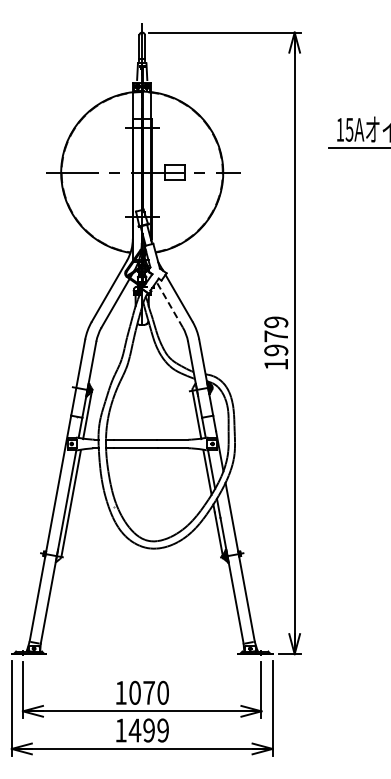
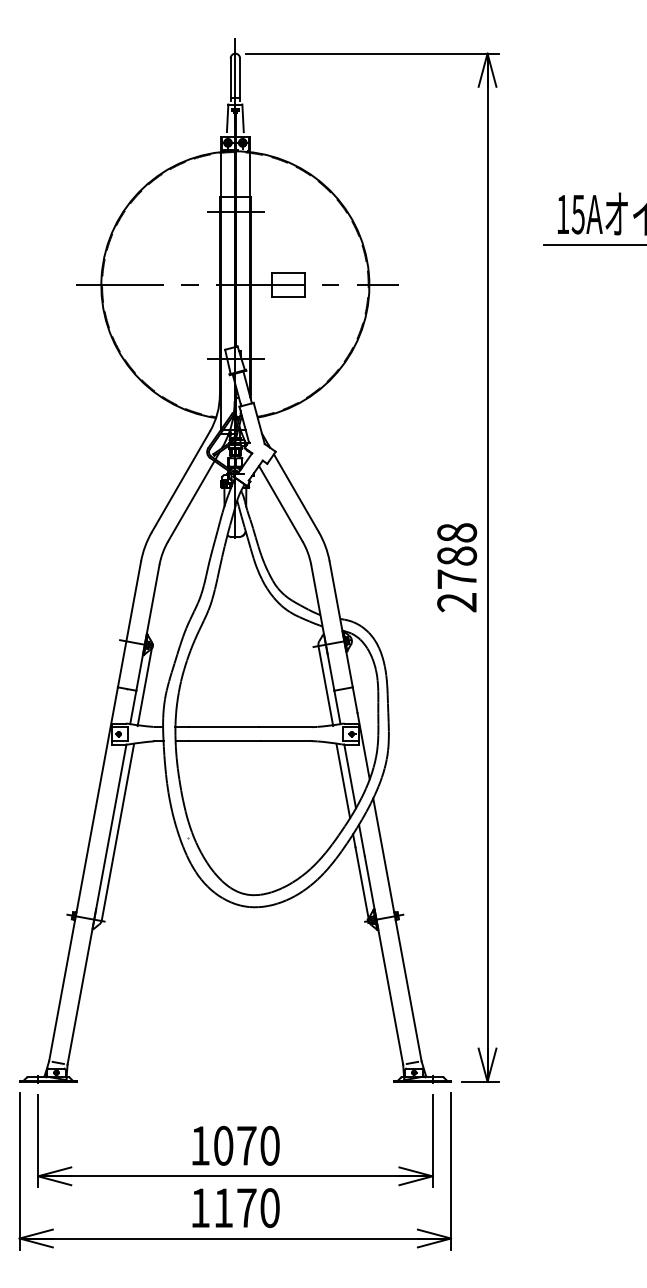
line: (169, 304) -> (280, 503), dashed -> solid
text: (276, 343) -> (457, 567), 1979 -> 2788
text: (148, 730) -> (245, 1208), 1499 -> 1170

